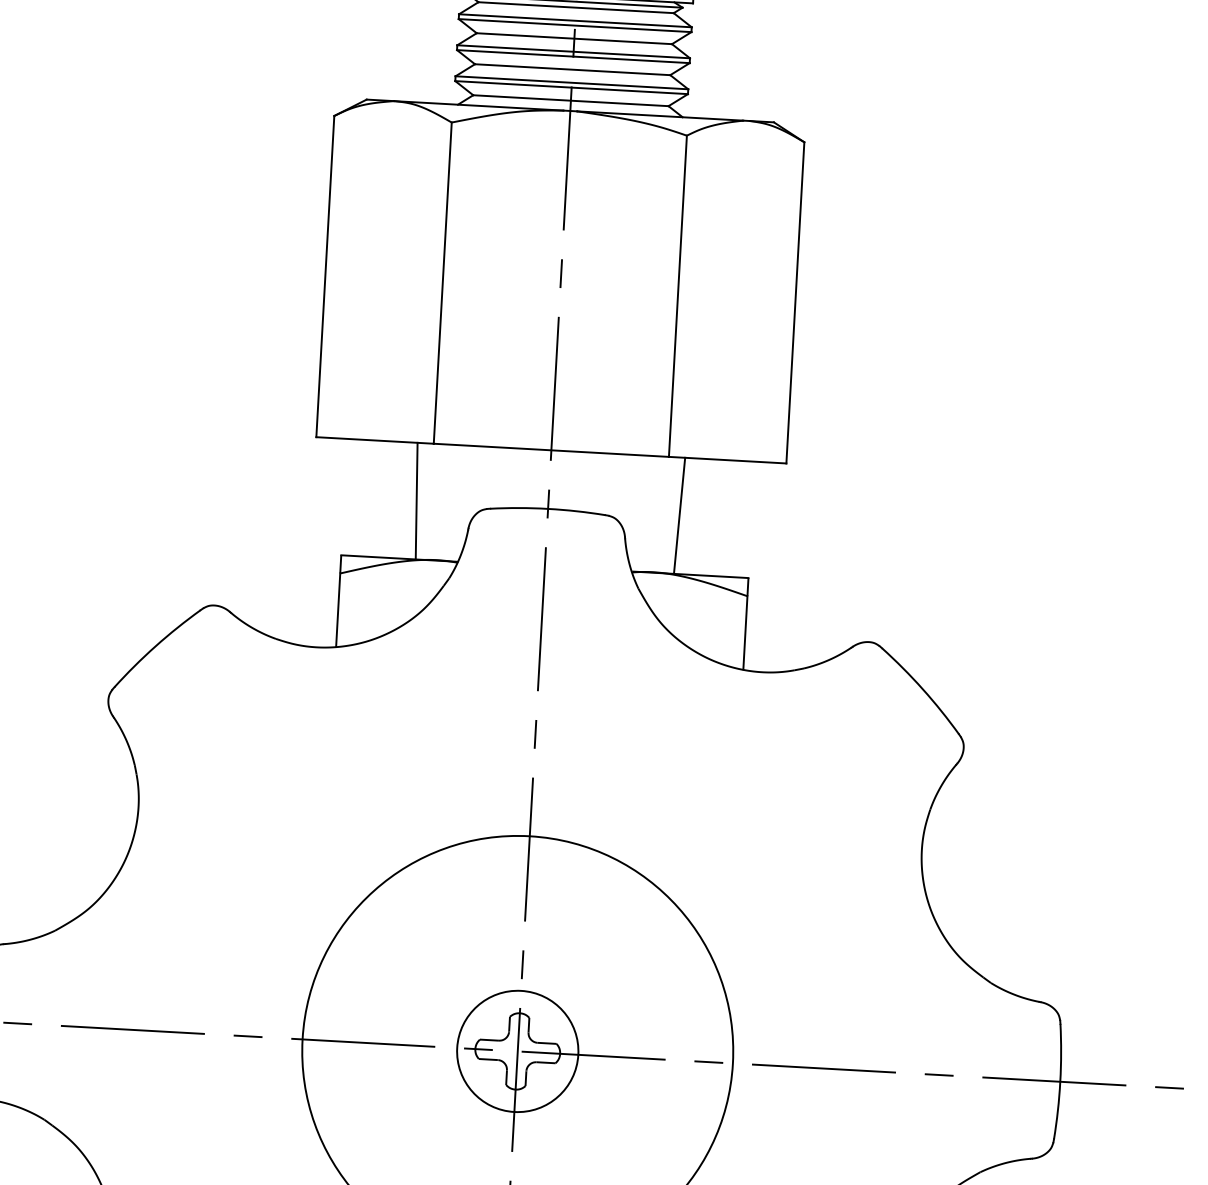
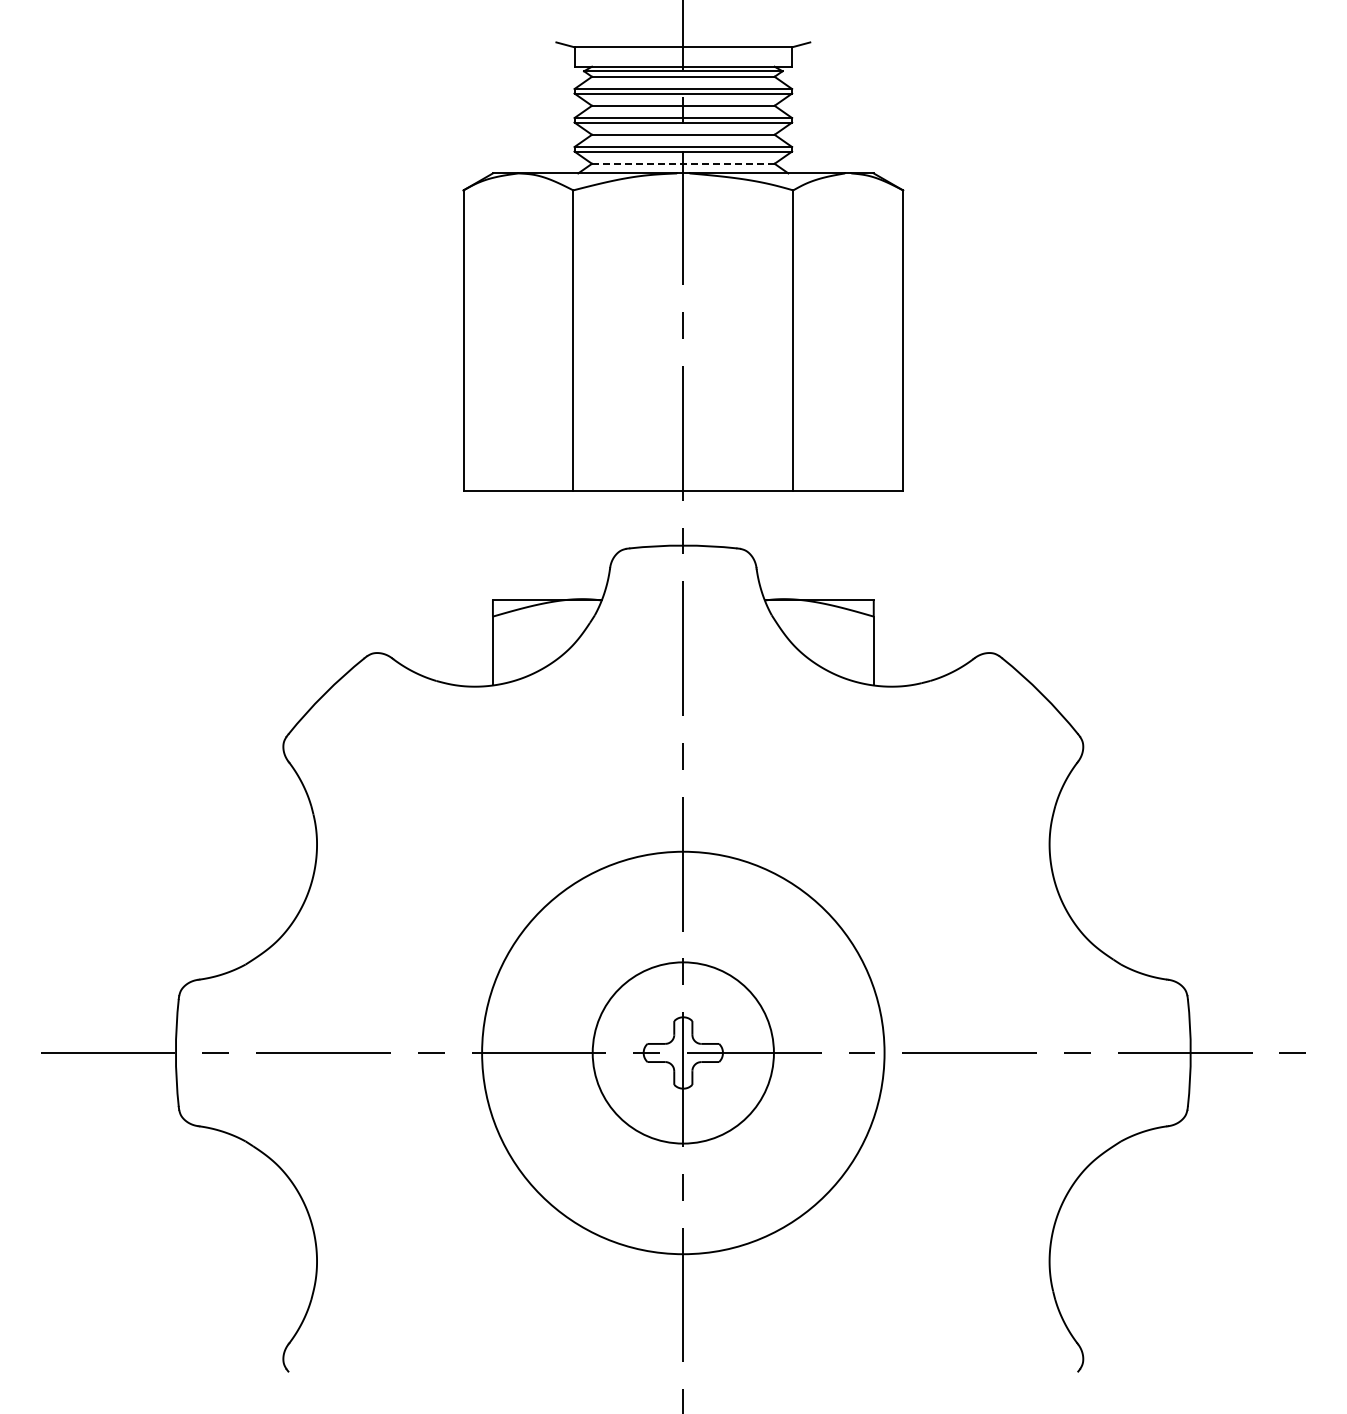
line: (571, 100) -> (683, 163), solid -> dashed
line: (416, 500) -> (560, 544), removed
line: (679, 515) -> (806, 544), removed
circle: (516, 1050) -> (682, 1052), size x1.6

